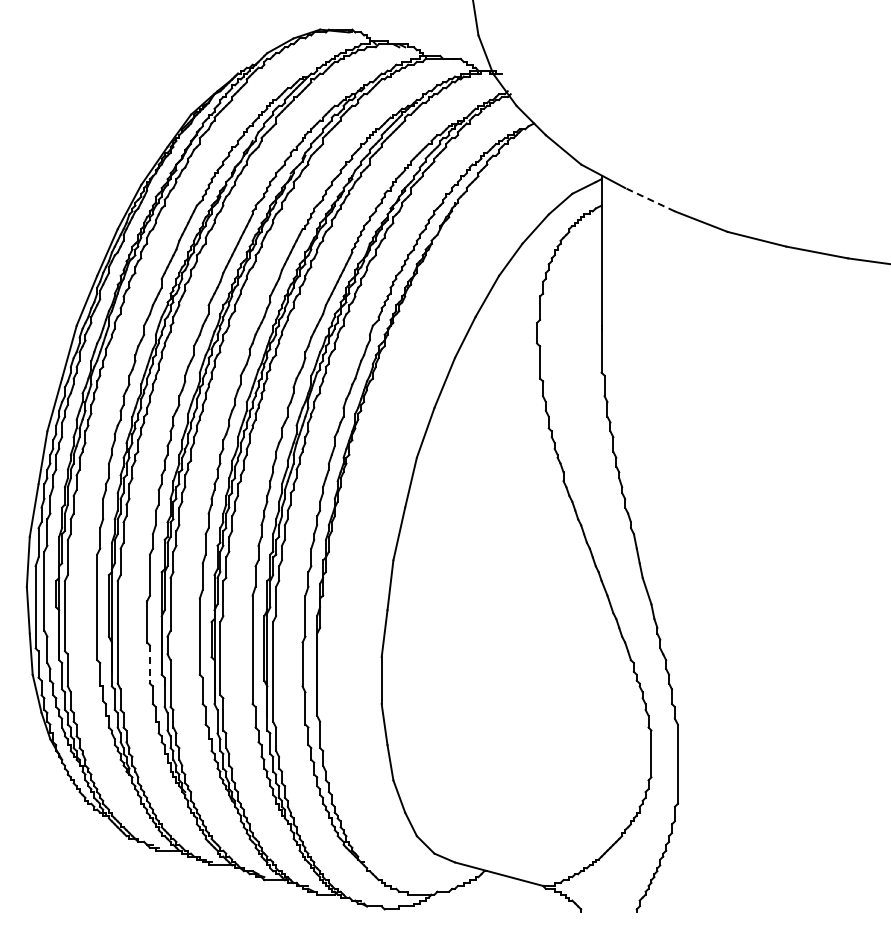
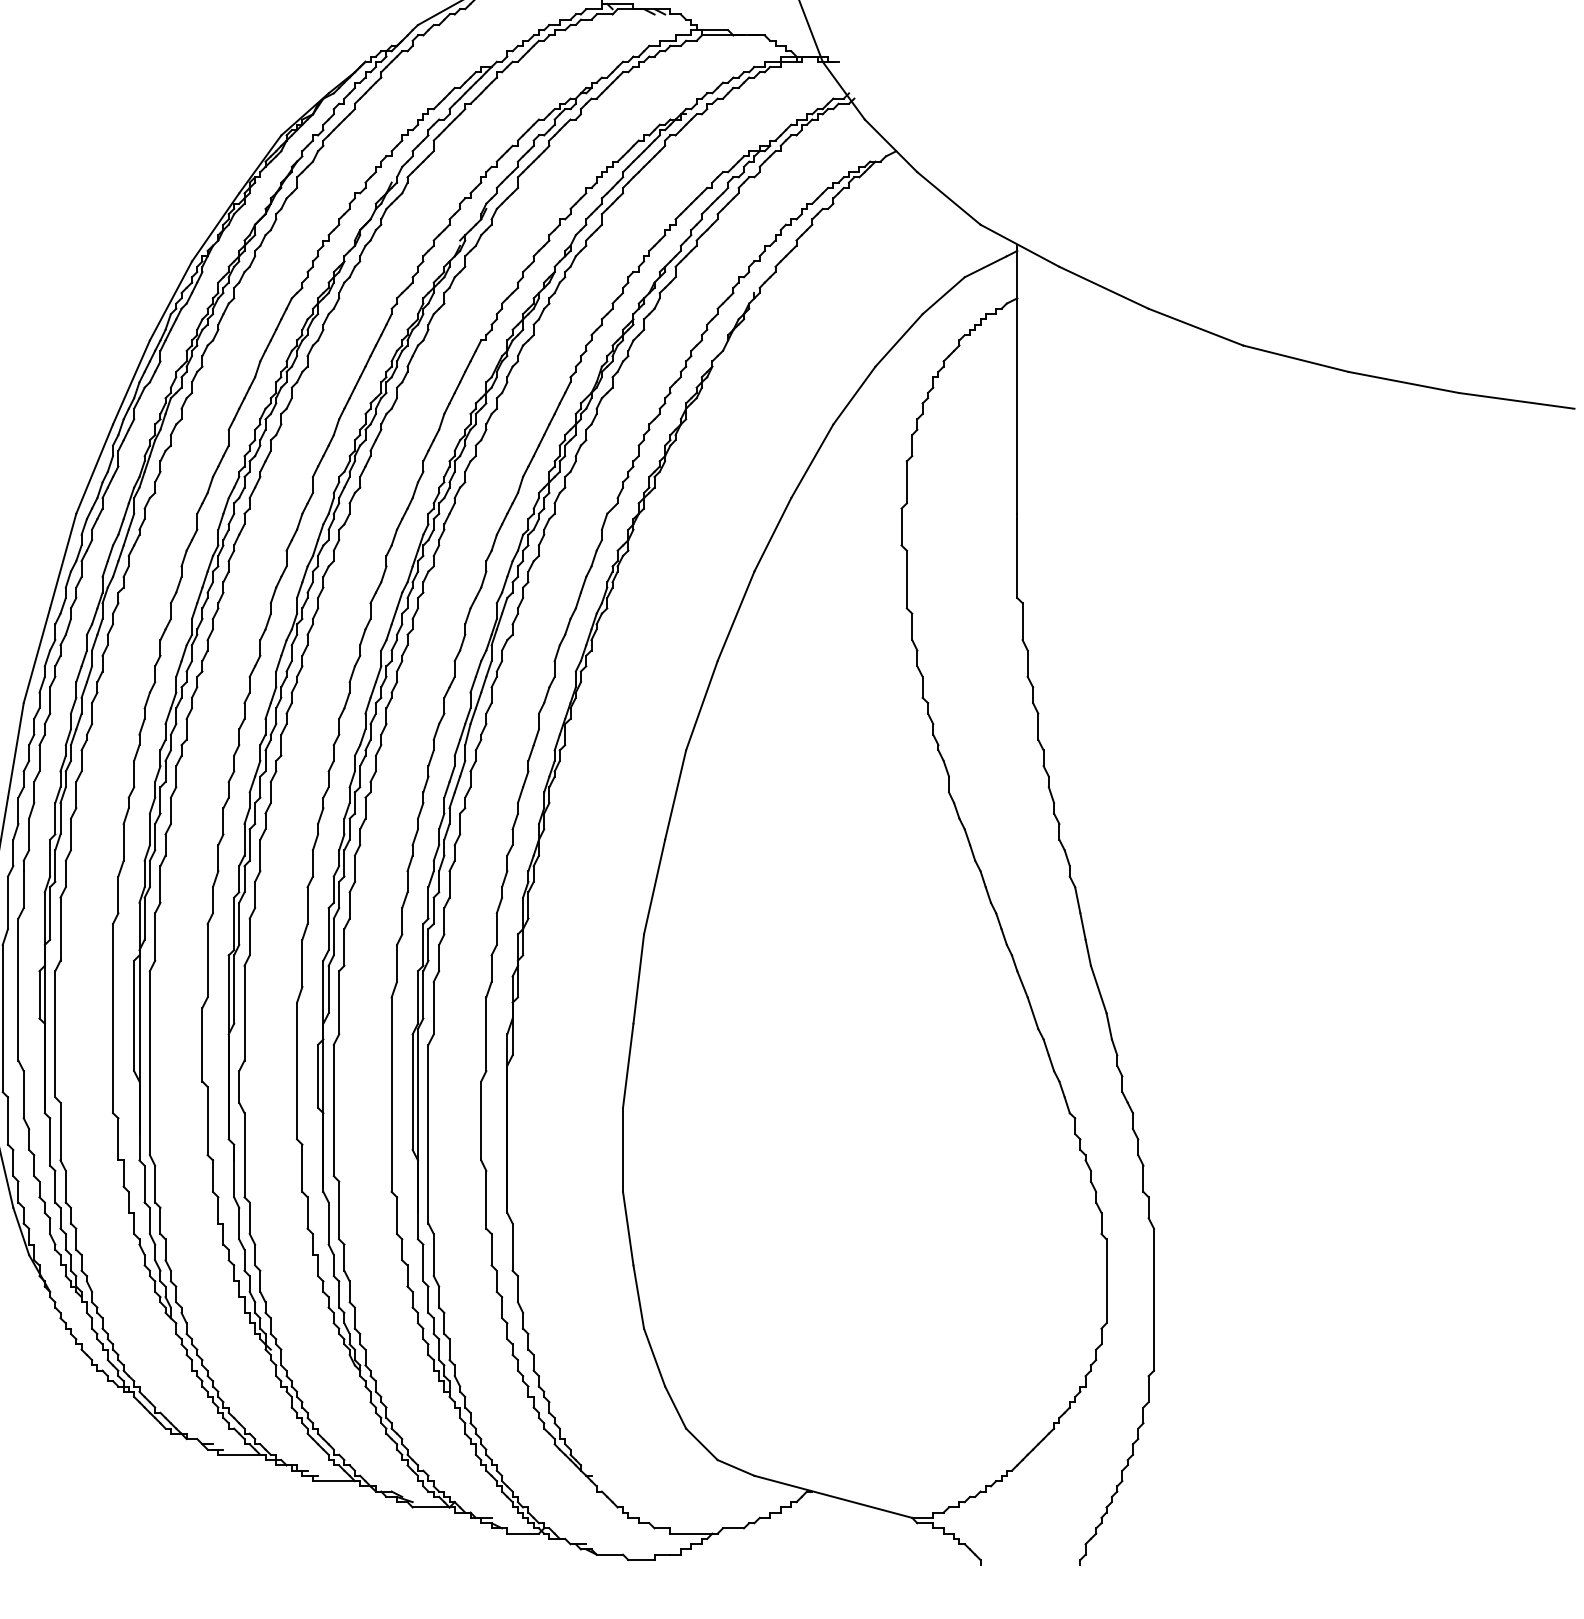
line: (650, 199) -> (1104, 287), dashed -> solid
line: (149, 665) -> (206, 1122), dashed -> solid

